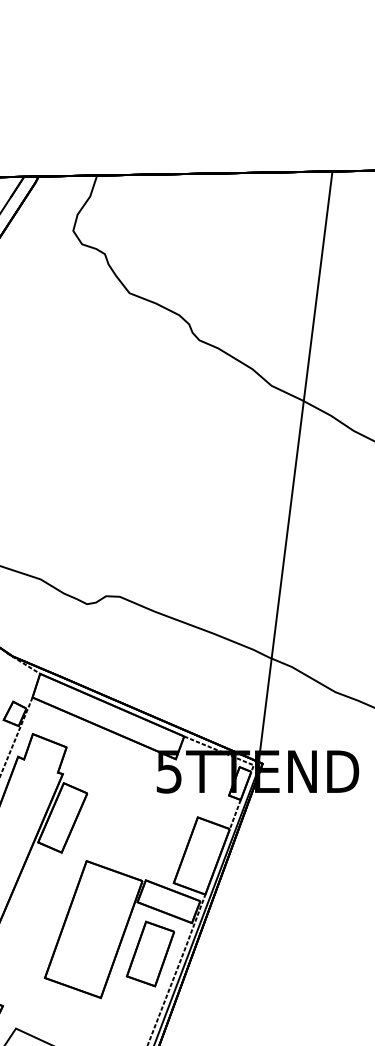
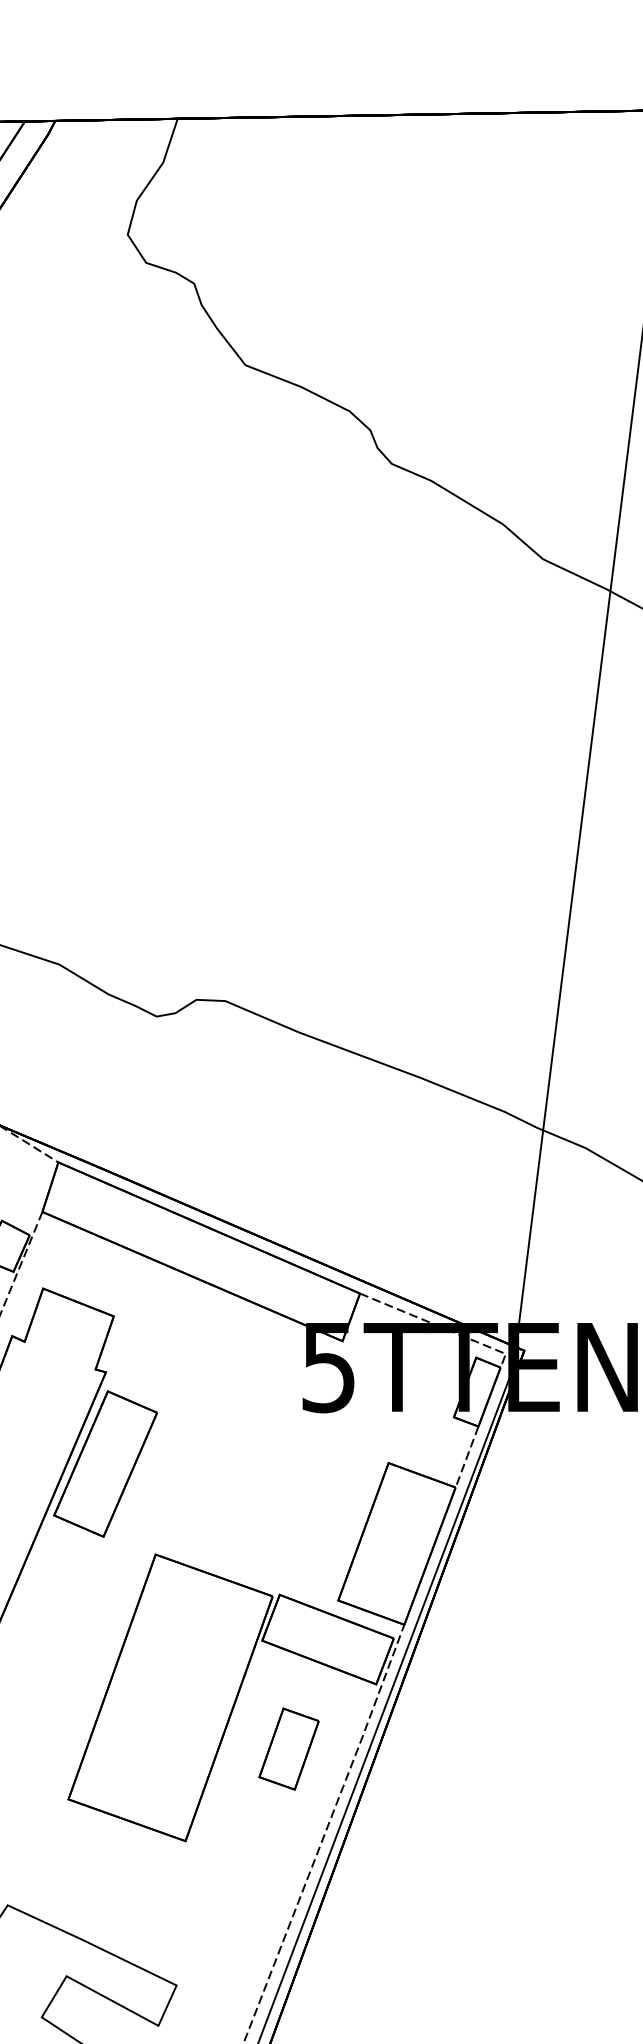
part: (149, 953) -> (287, 1748), size x0.6

